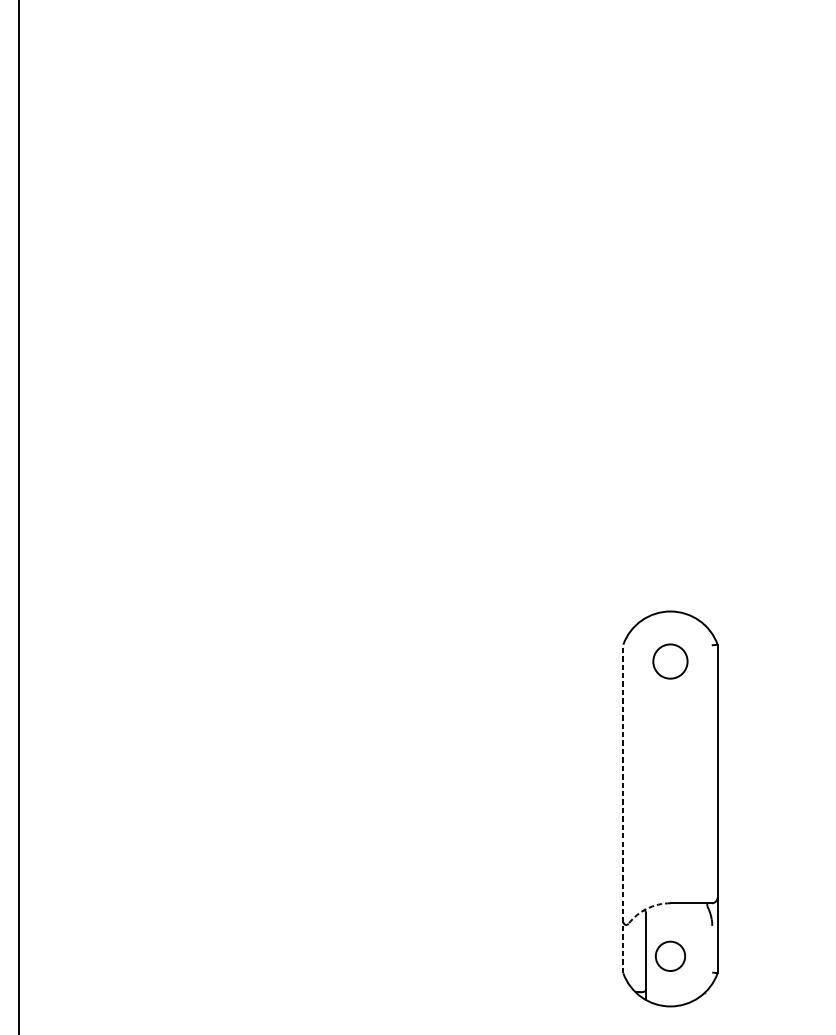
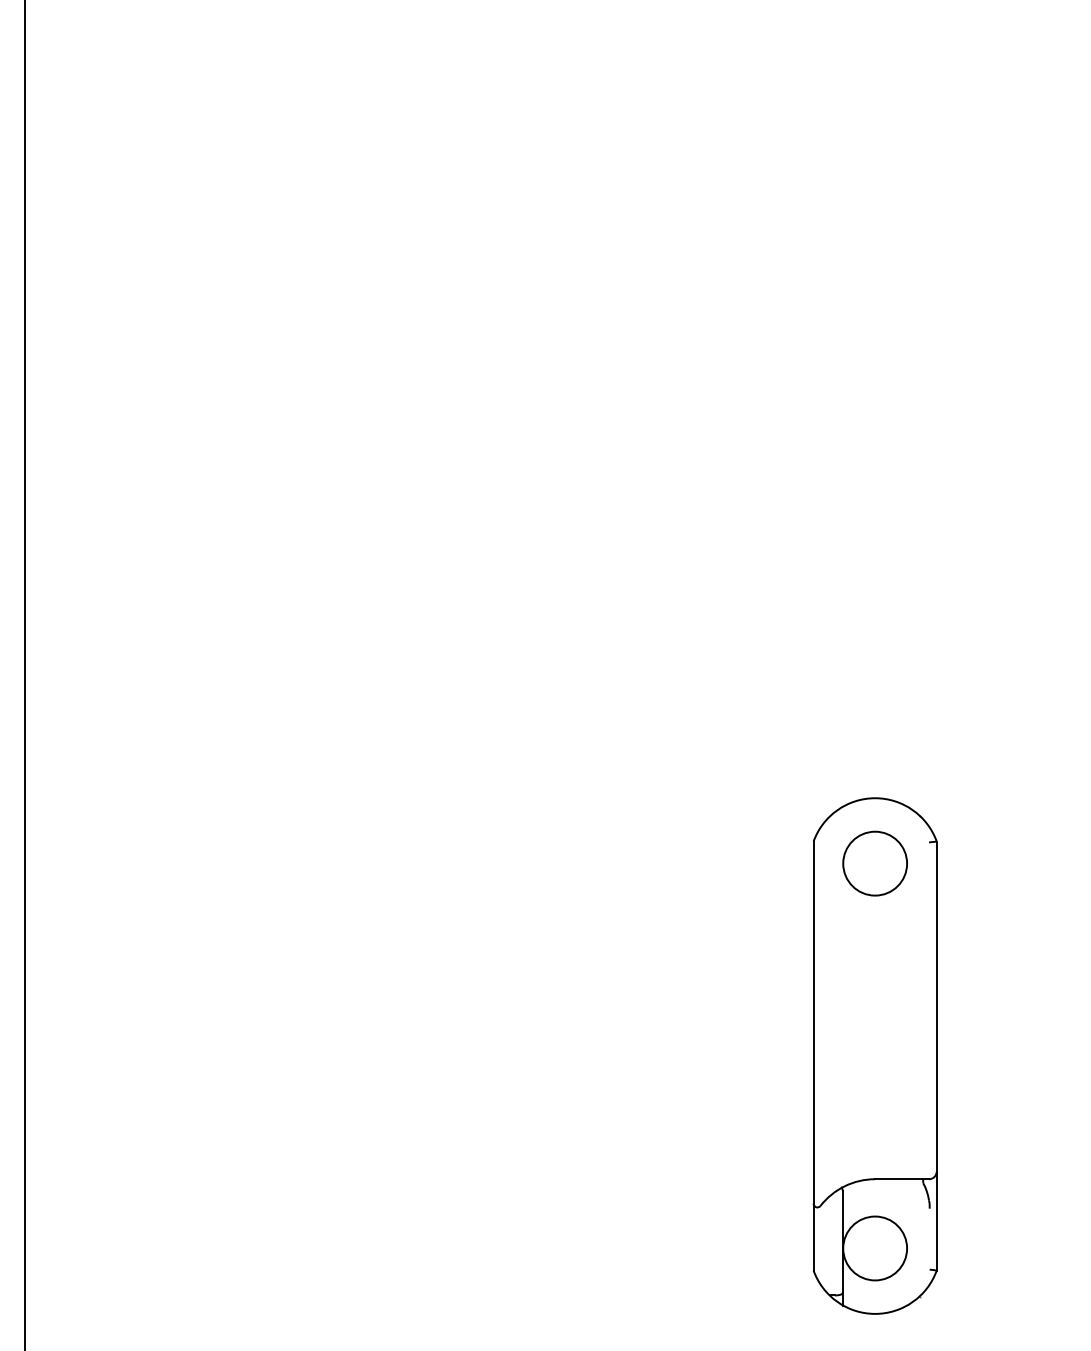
circle: (669, 661) -> (874, 863), size x1.43
line: (623, 809) -> (813, 1056), dashed -> solid
arc: (647, 908) -> (844, 1186), dashed -> solid
circle: (670, 956) -> (875, 1248), size x1.67

